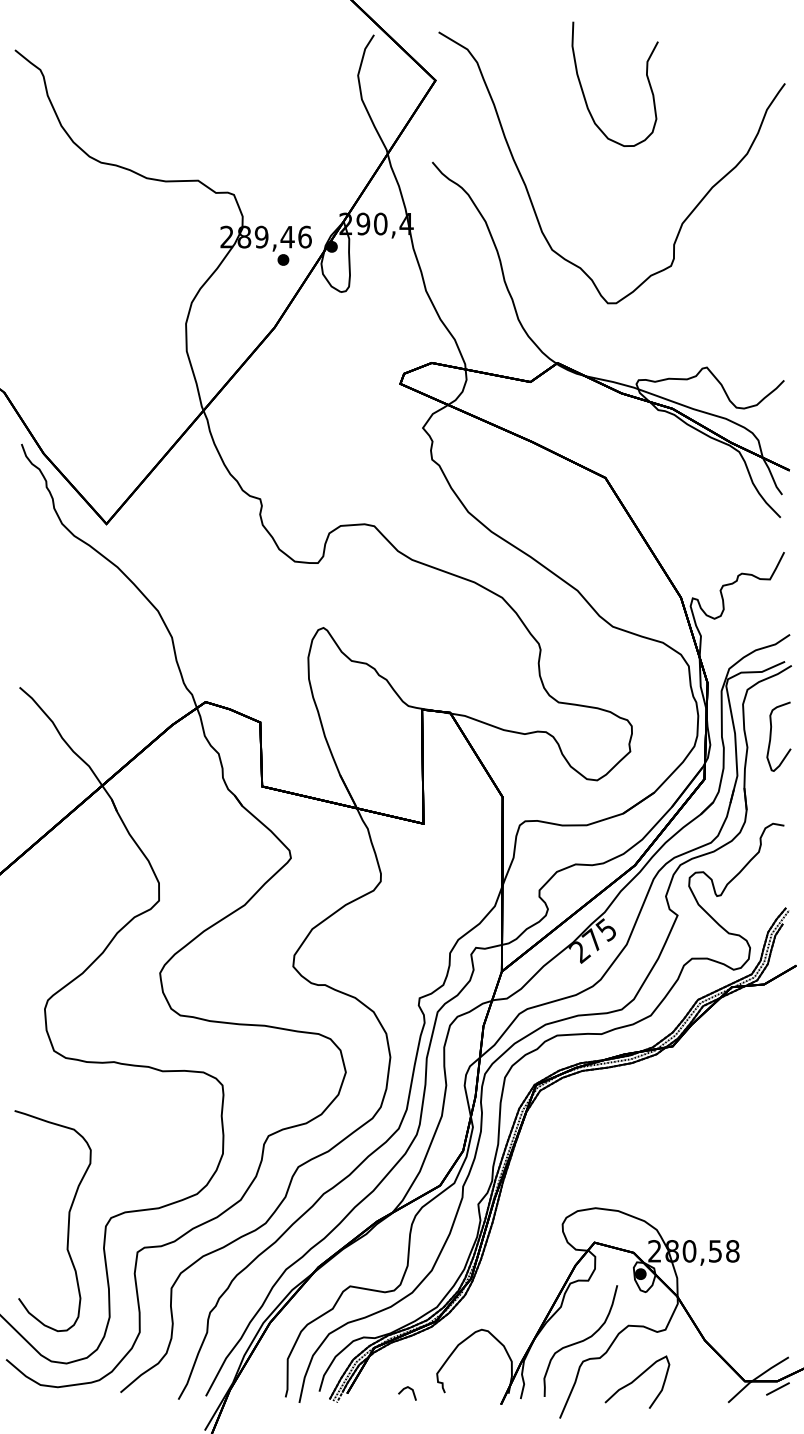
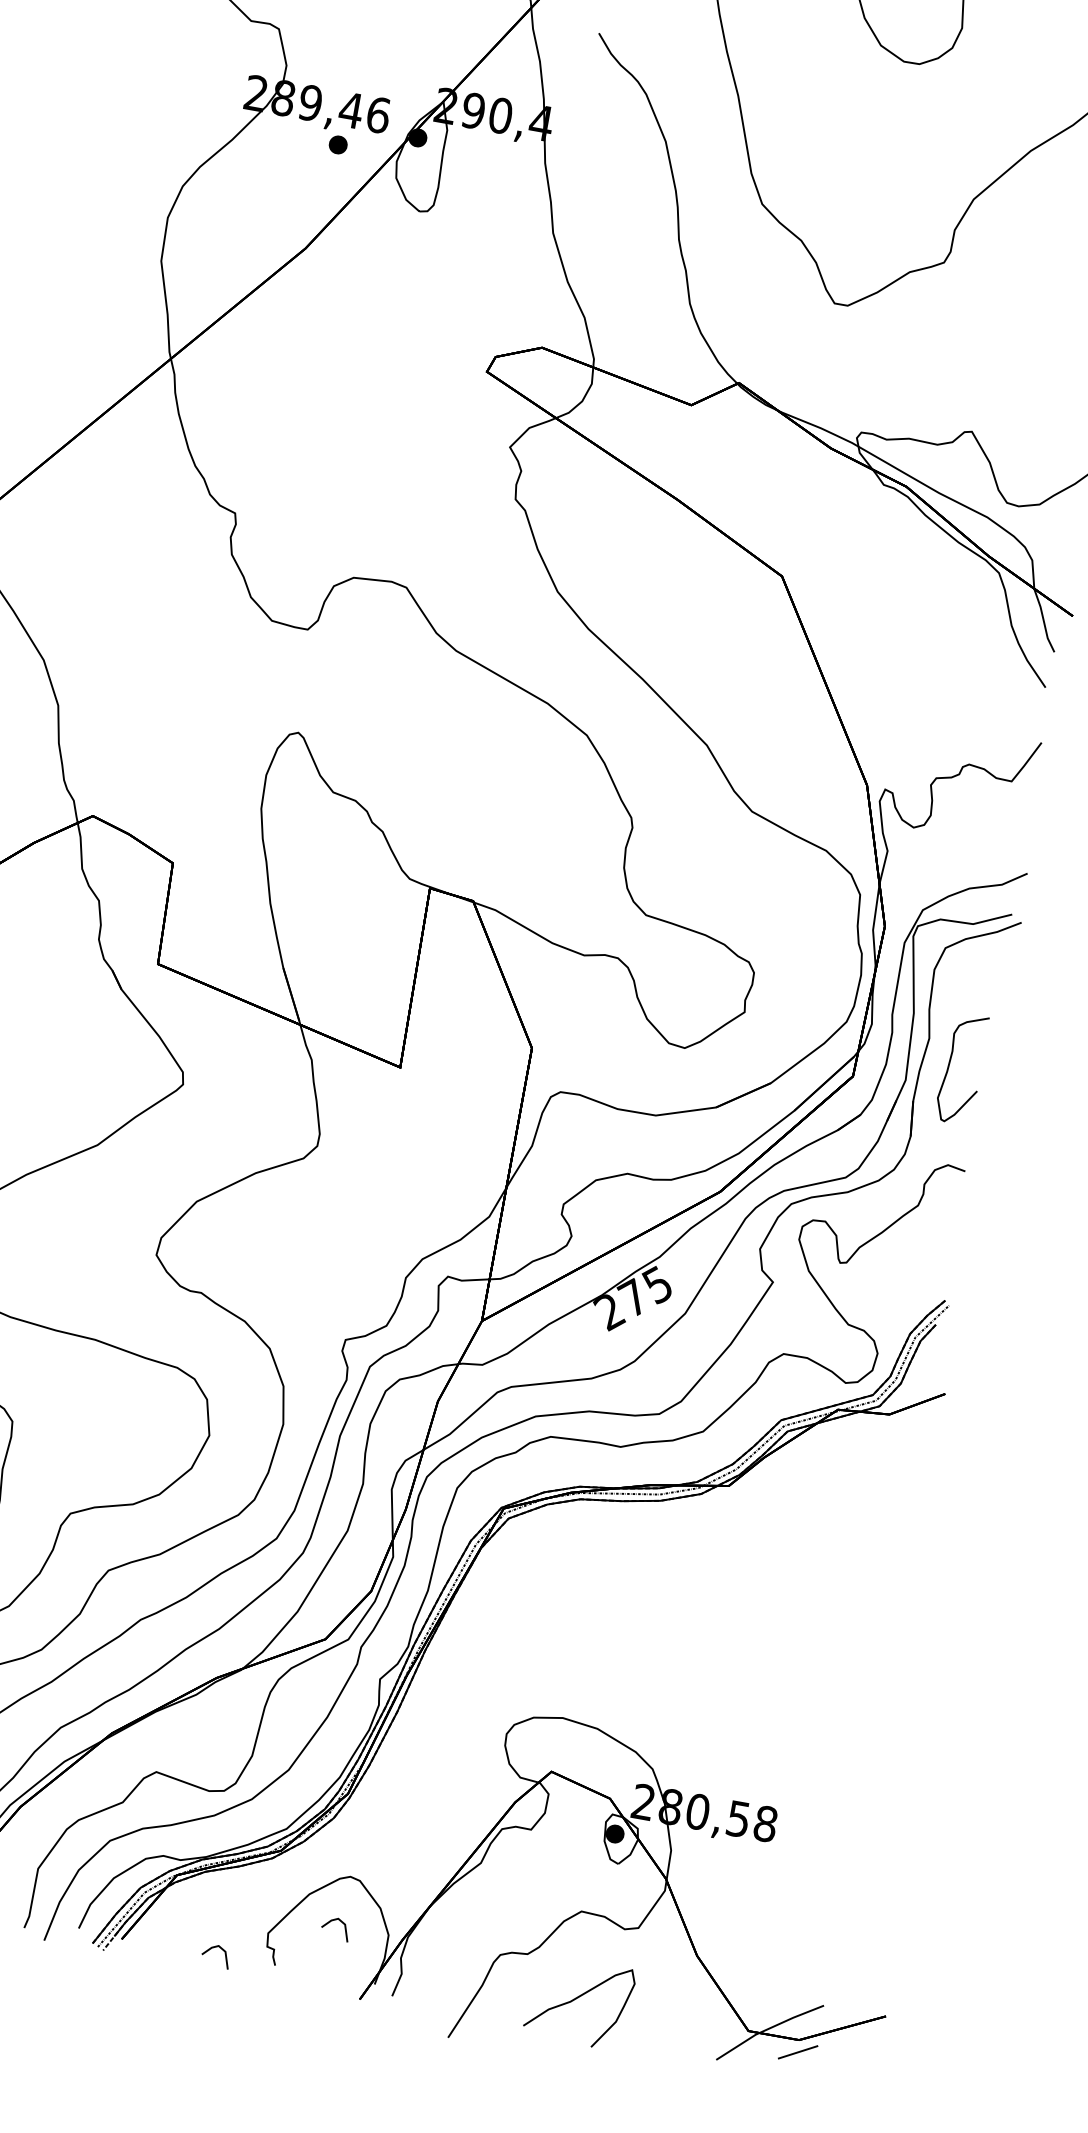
curve: (771, 736) -> (950, 1066), moved
curve: (580, 1340) -> (502, 1921), removed
line: (476, 1359) -> (333, 1921), added

